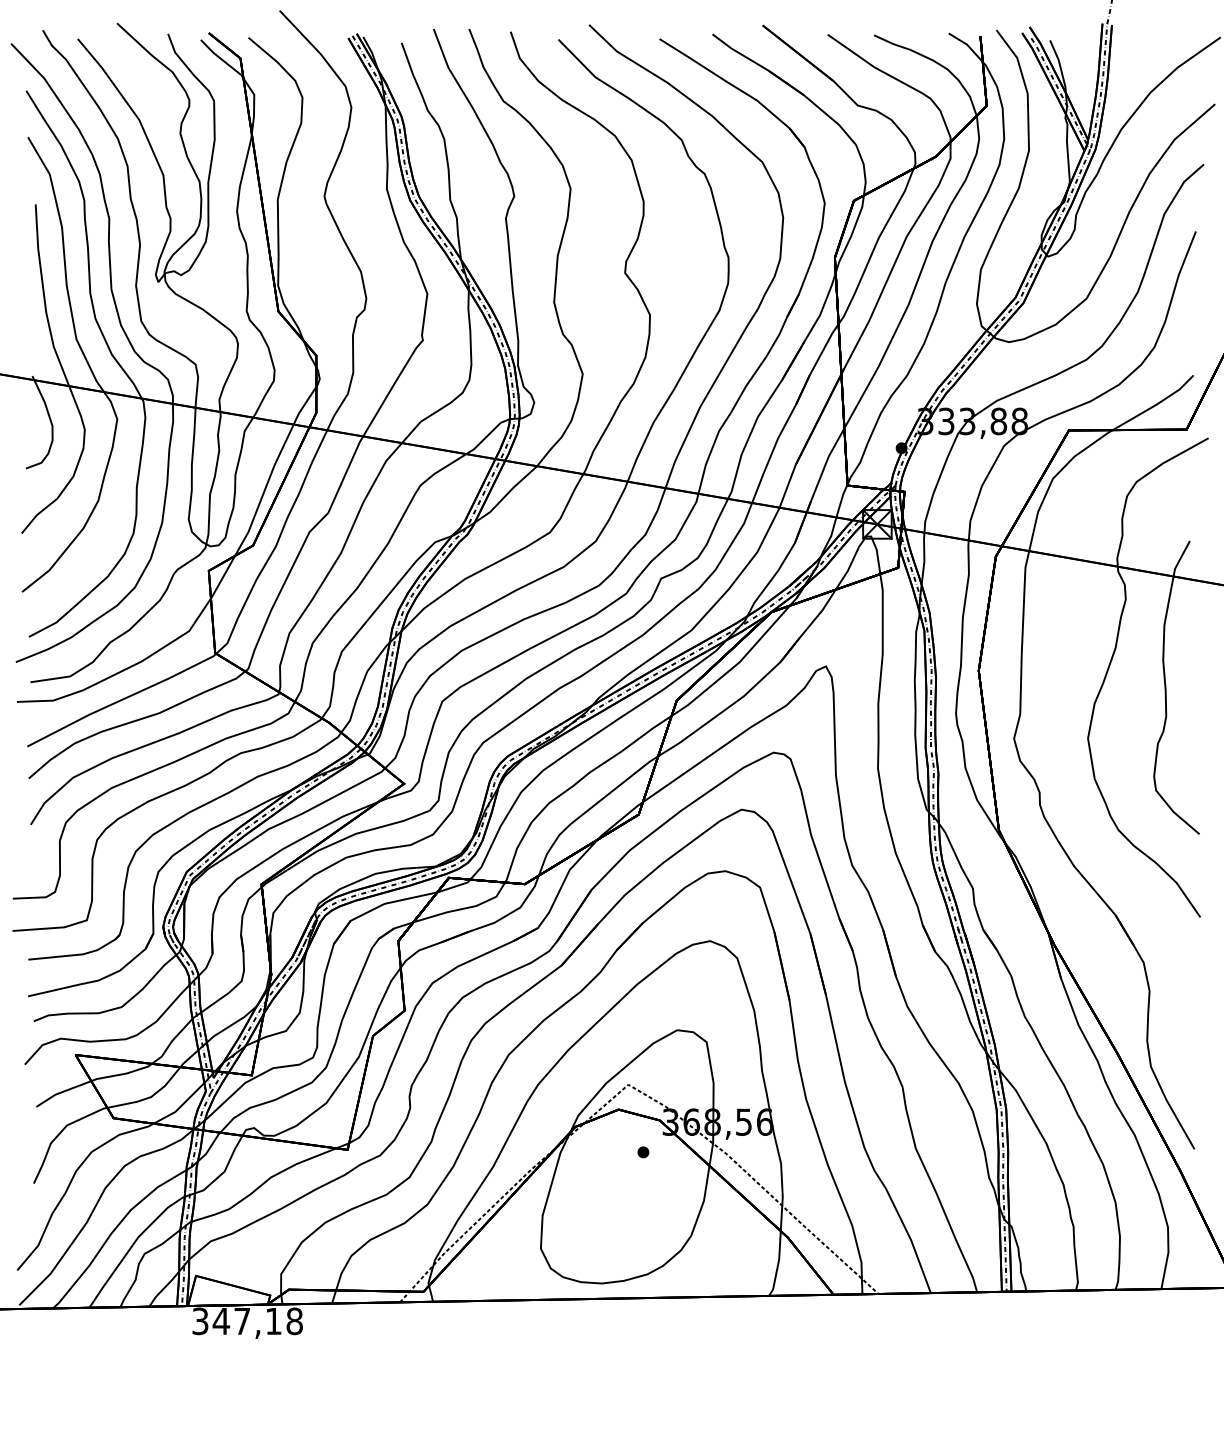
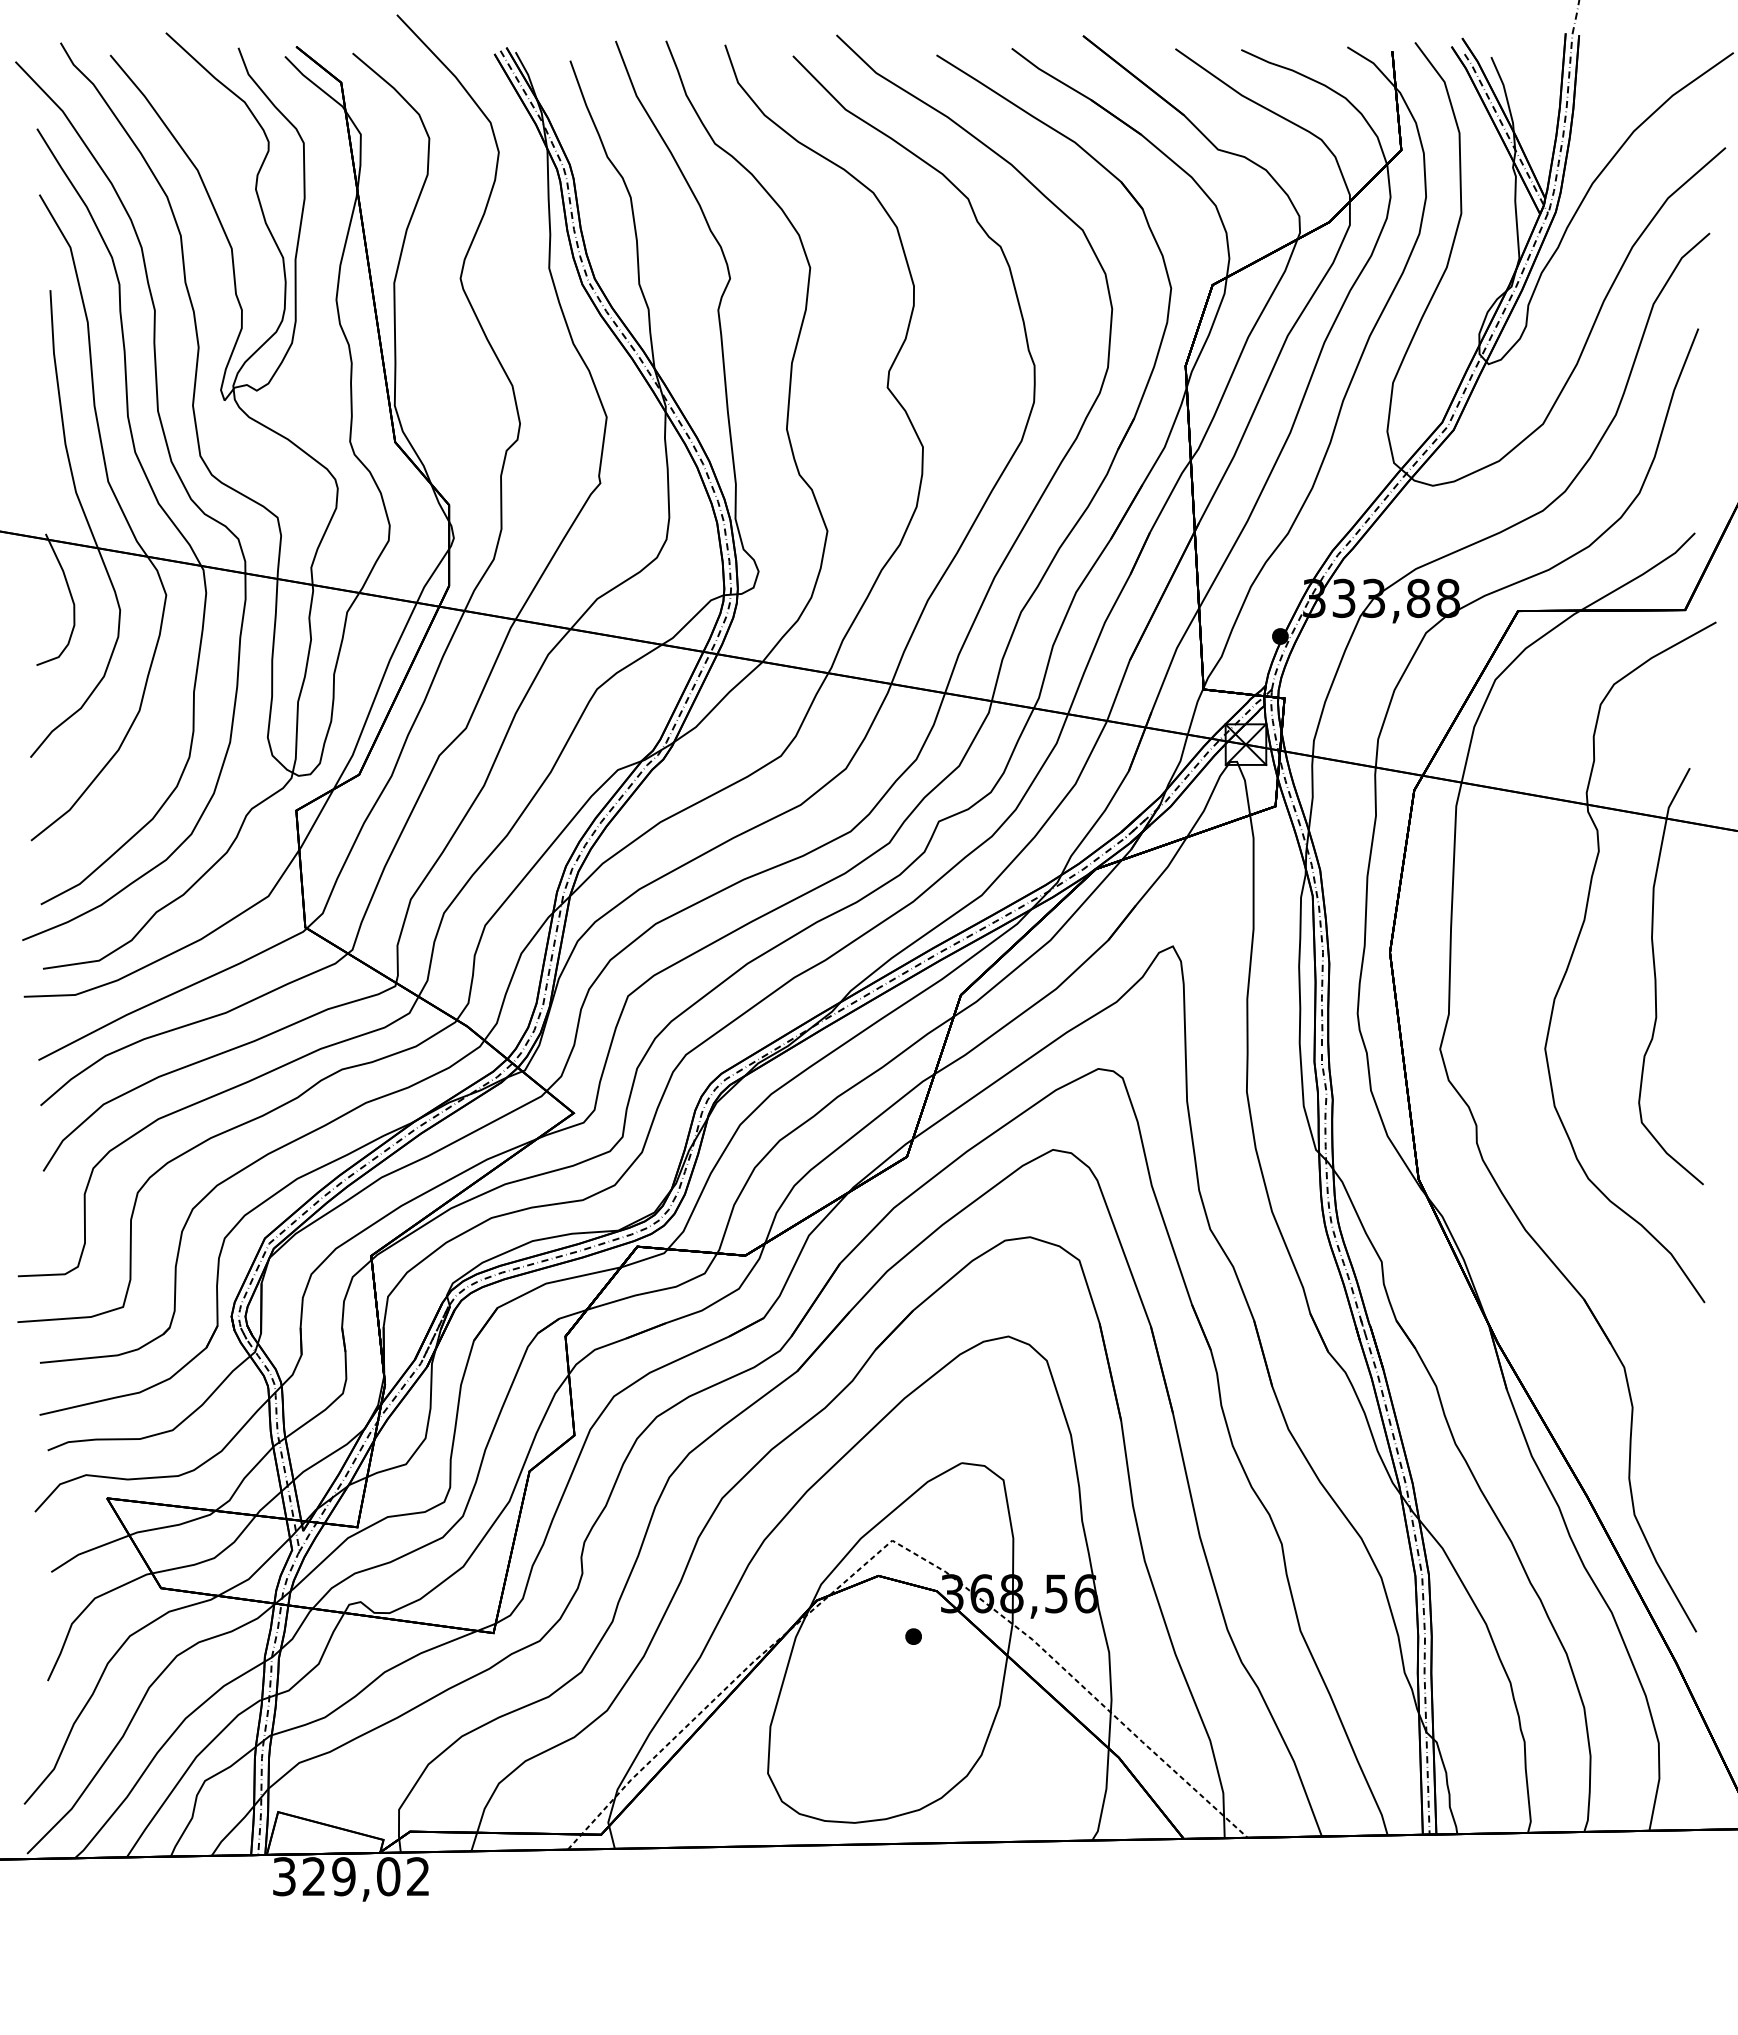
text: (257, 1321) -> (365, 1876), 347,18 -> 329,02

